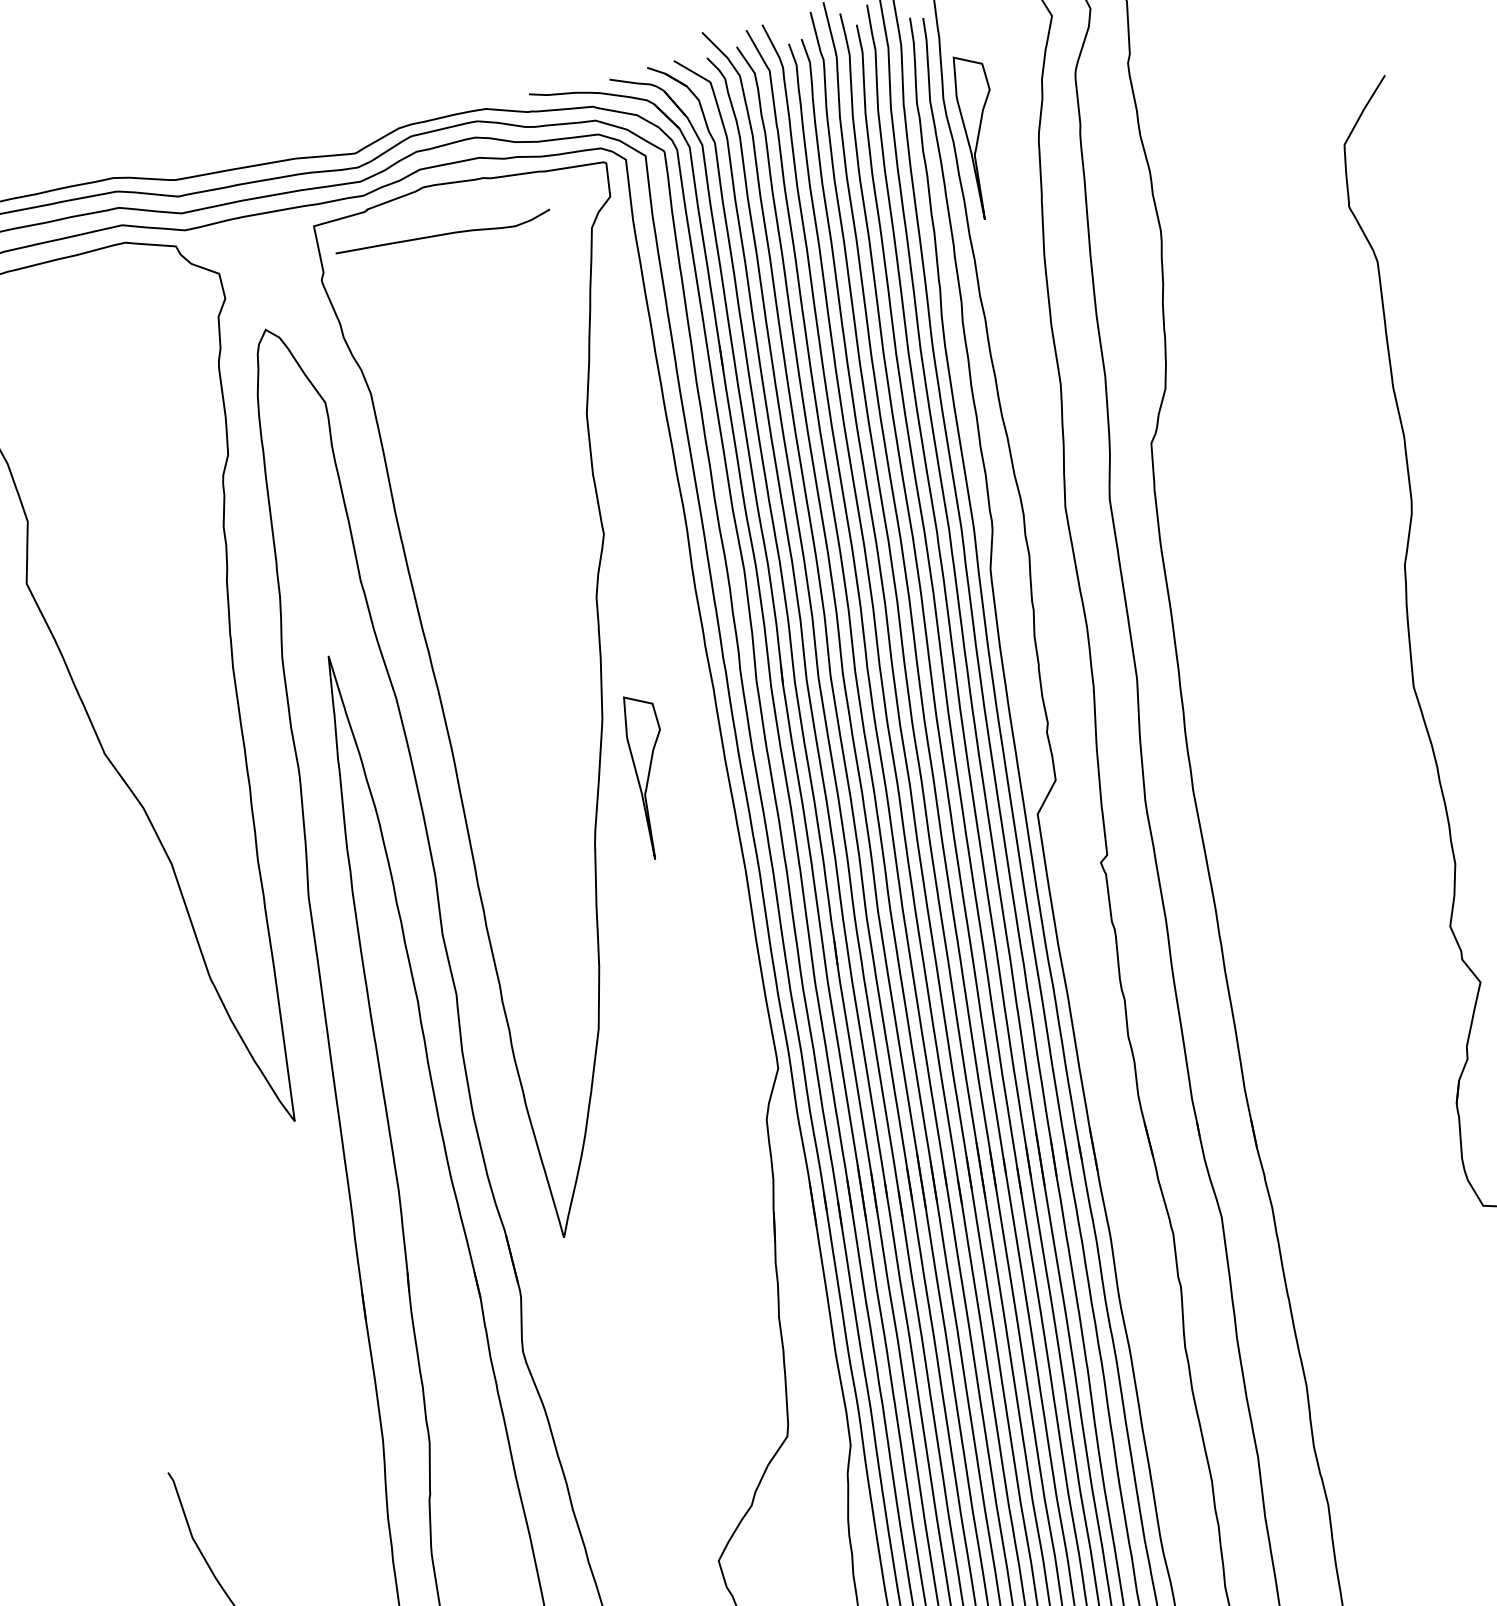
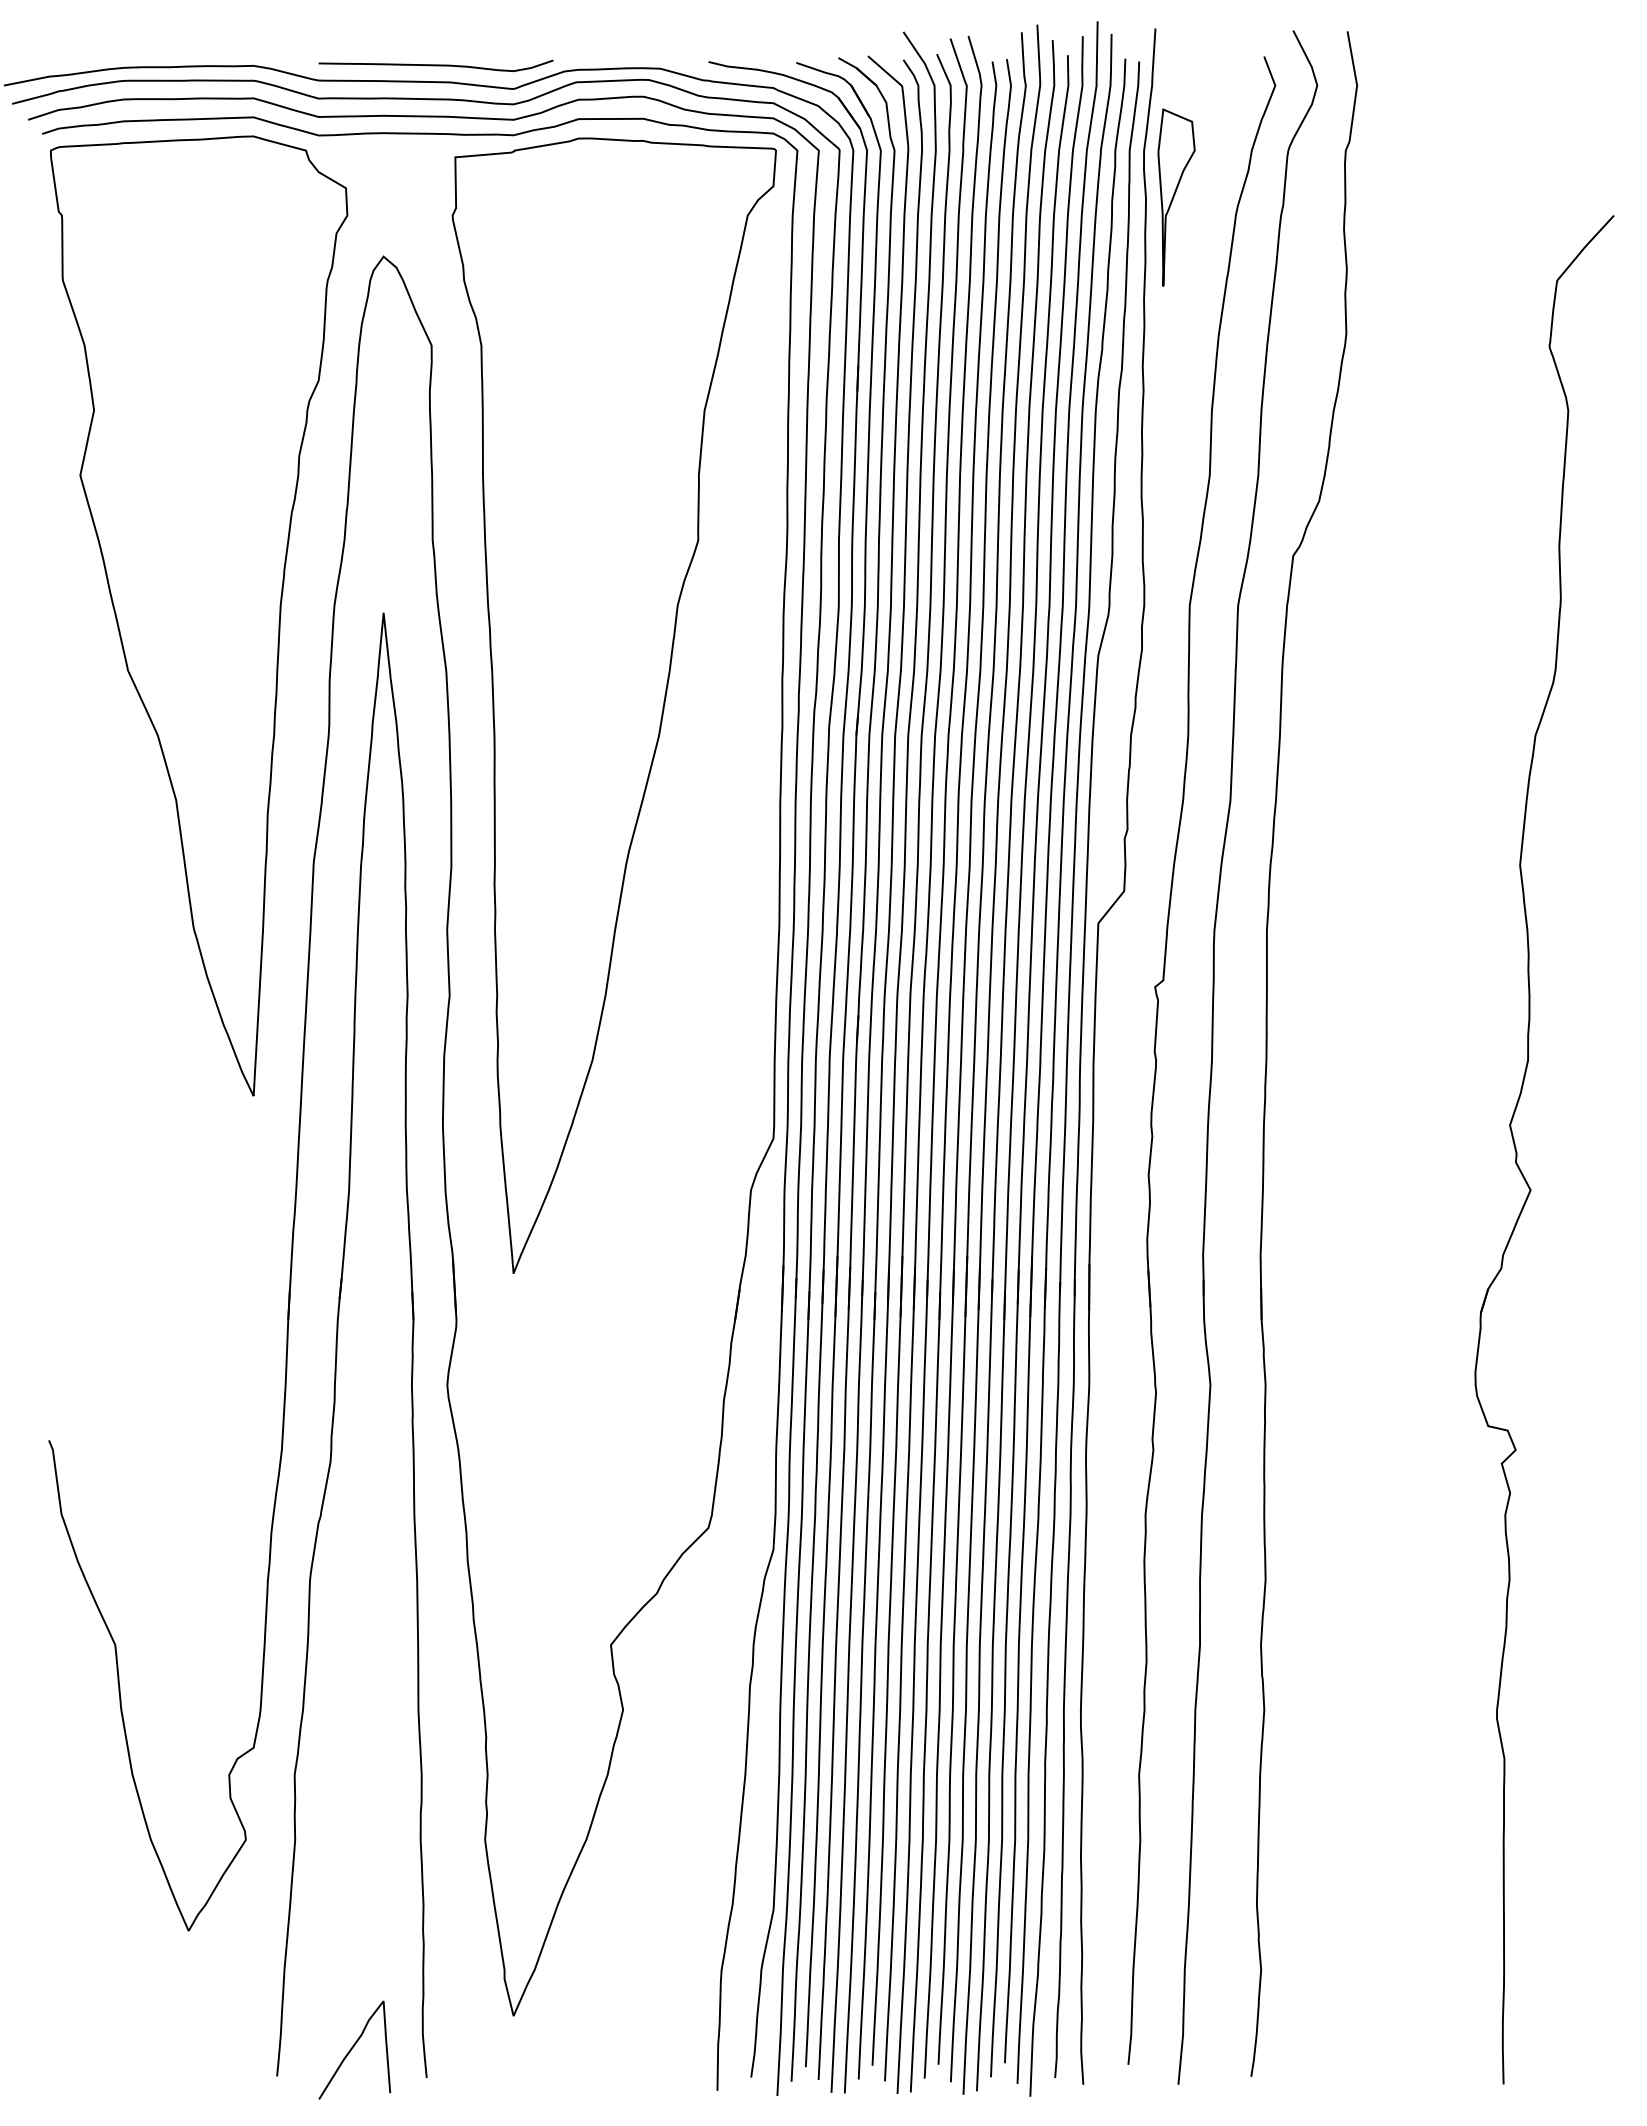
curve: (442, 234) -> (435, 65), moved
part: (651, 775) -> (699, 804), removed

